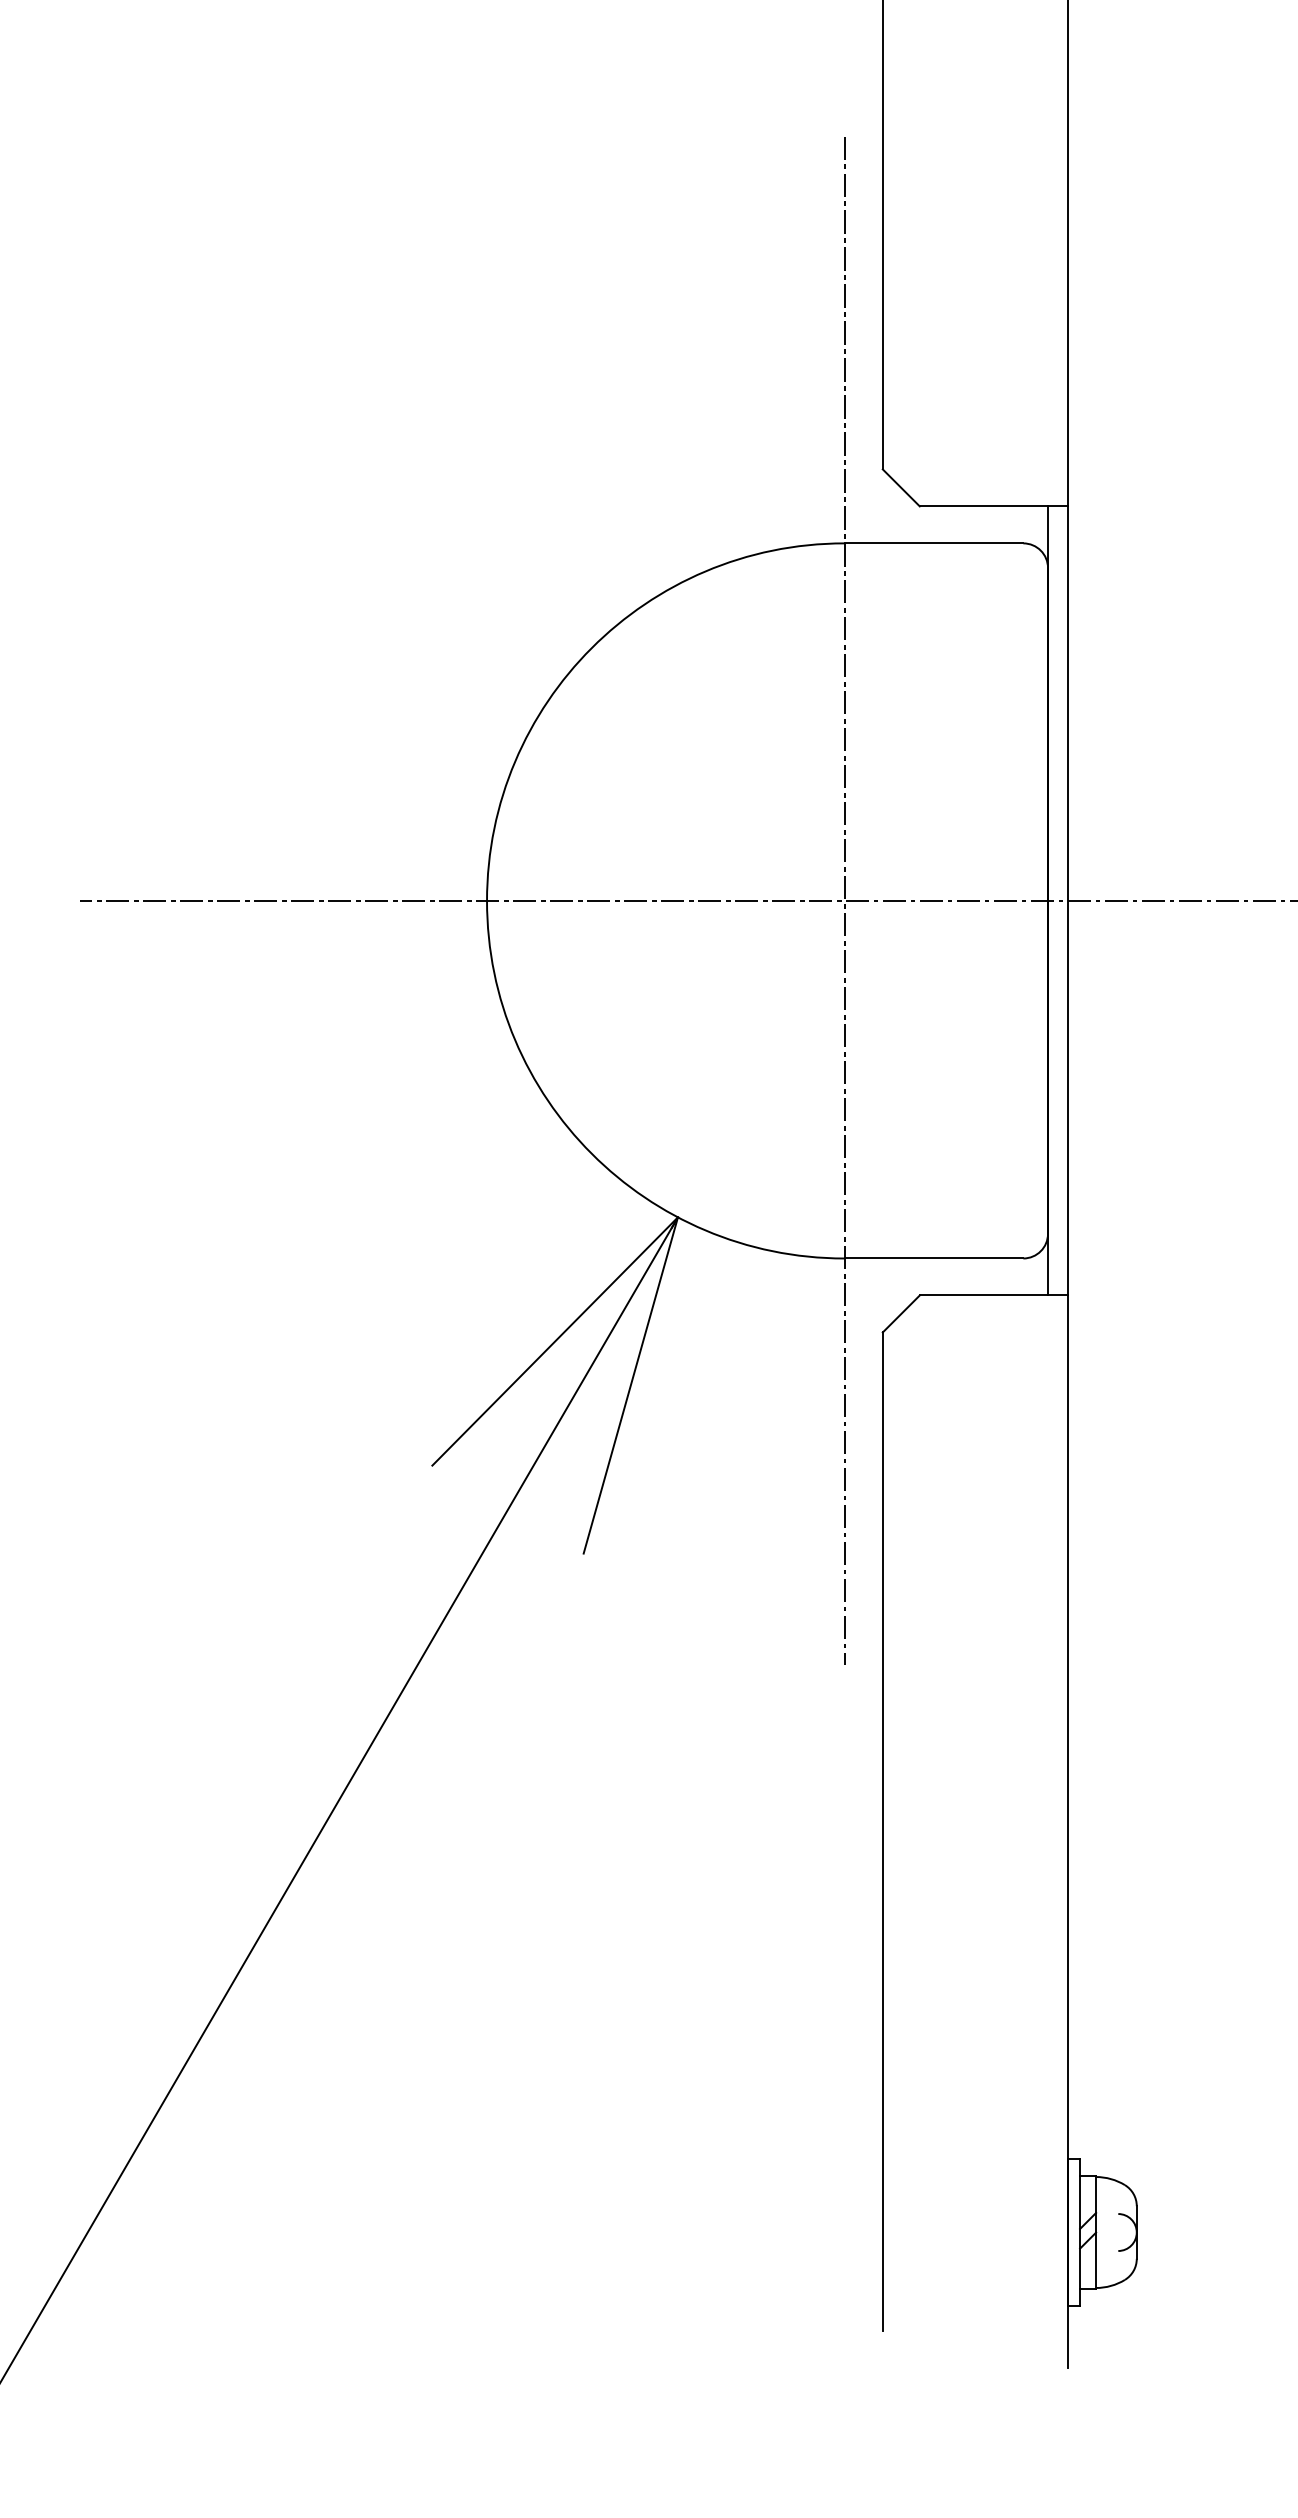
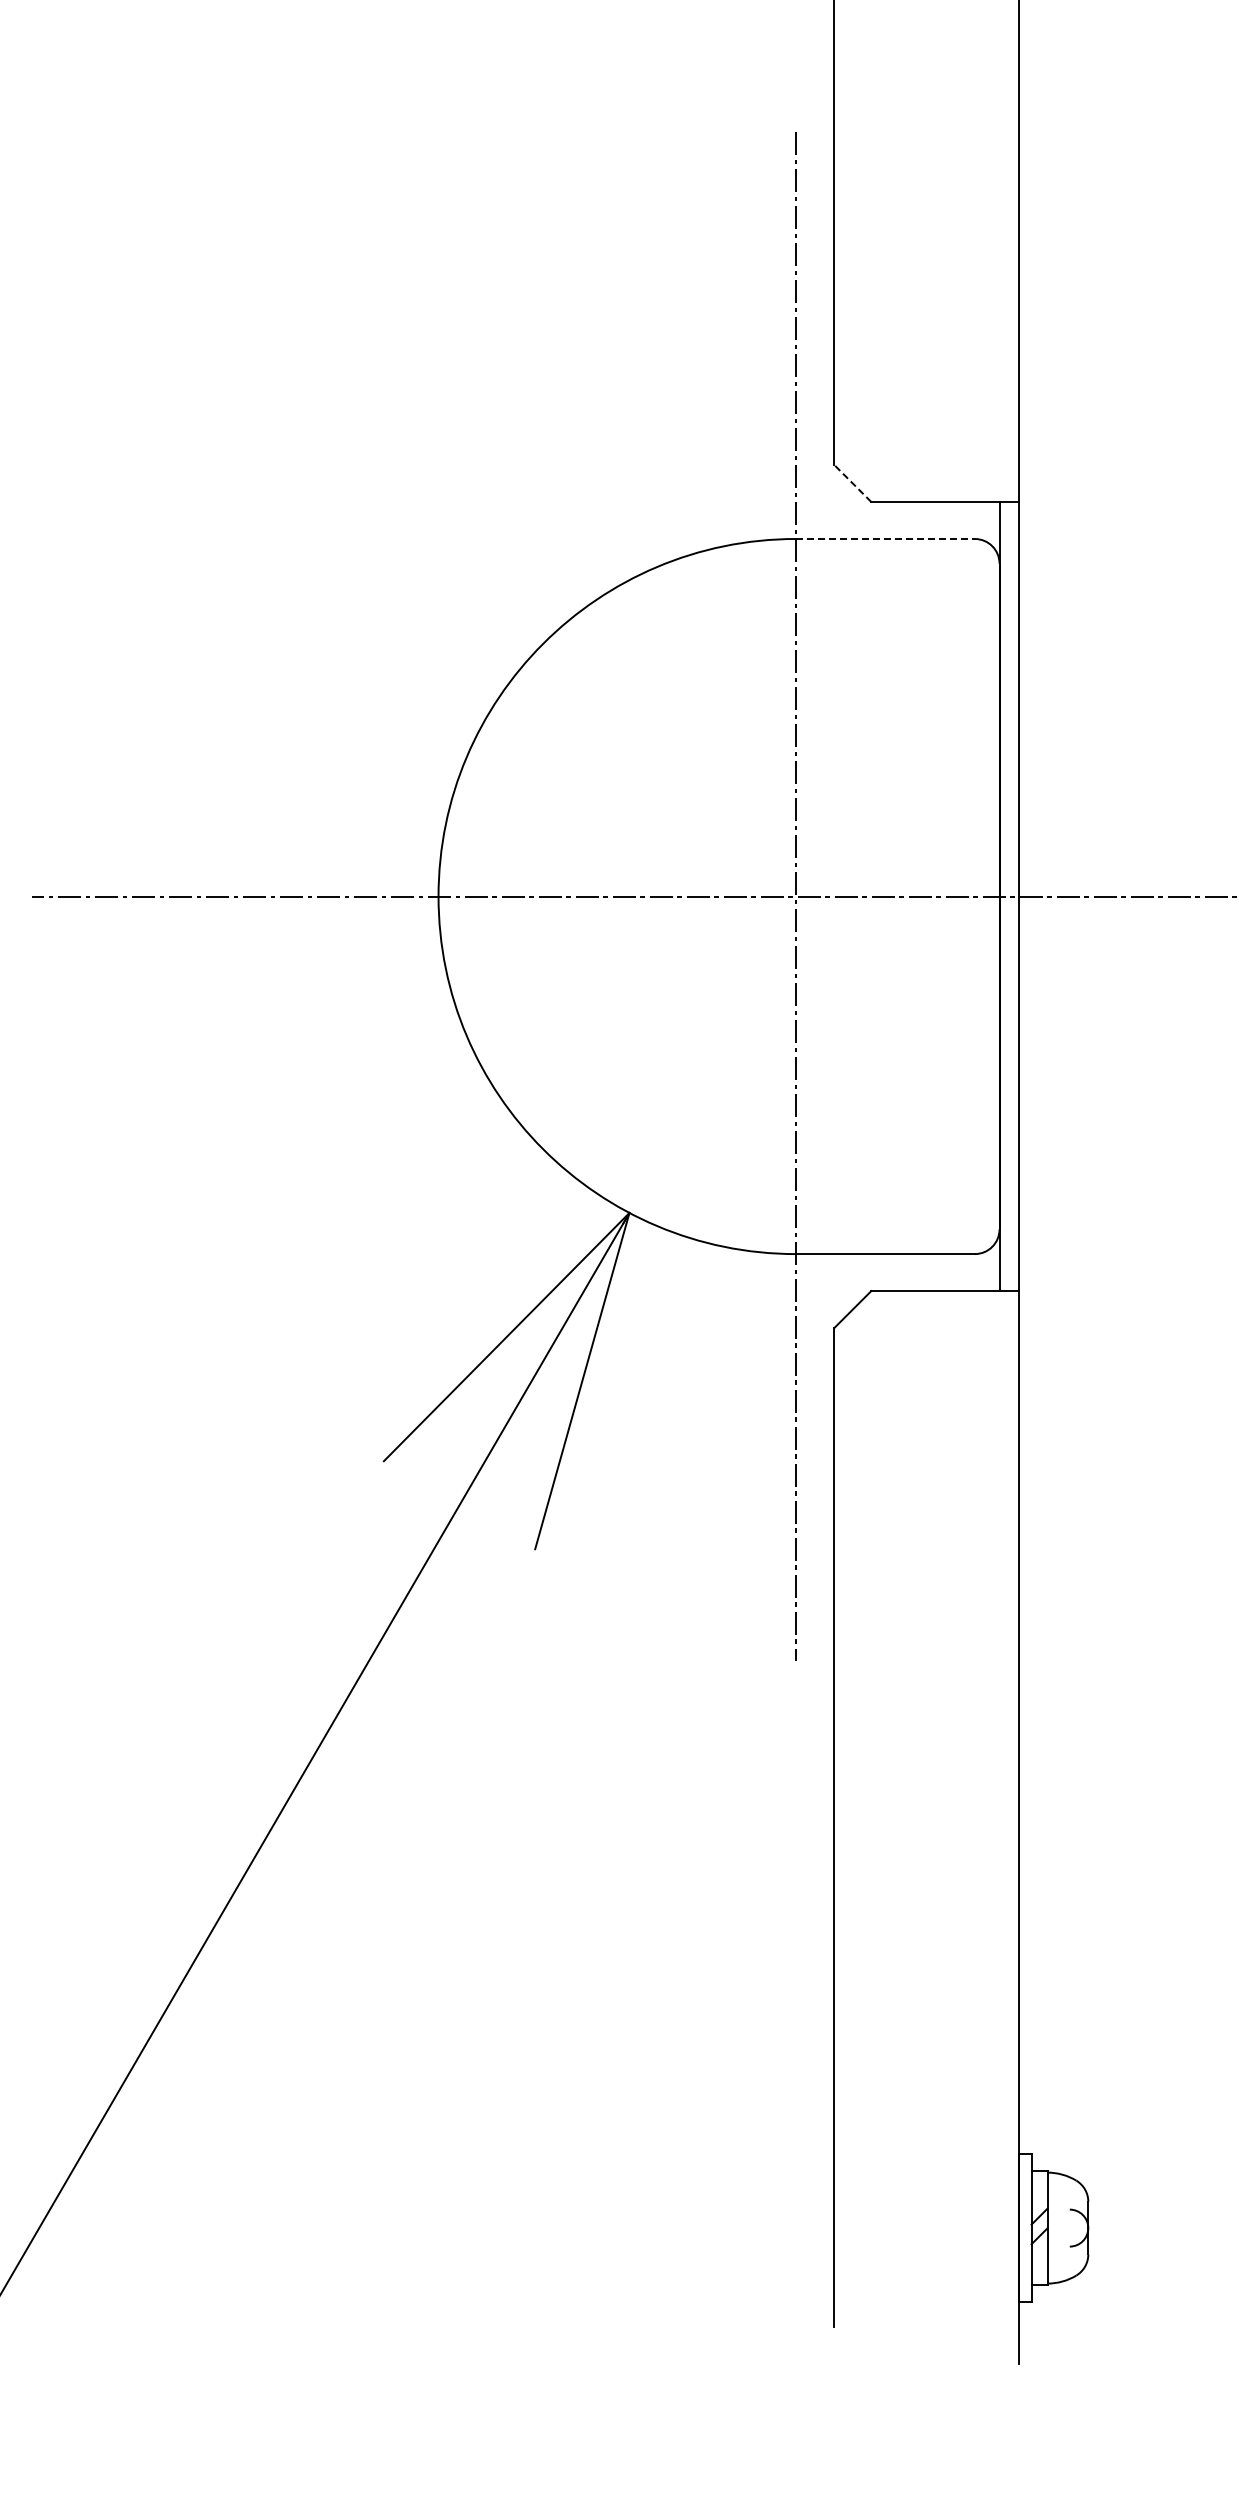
line: (900, 487) -> (852, 483), solid -> dashed
line: (934, 543) -> (886, 539), solid -> dashed

